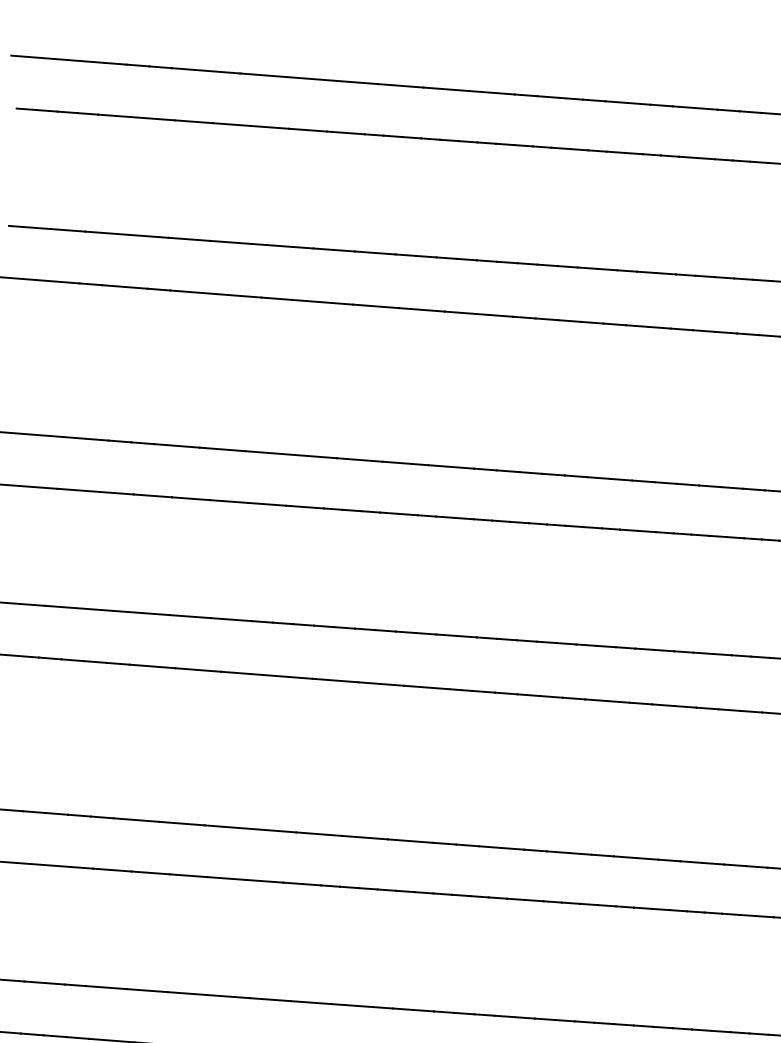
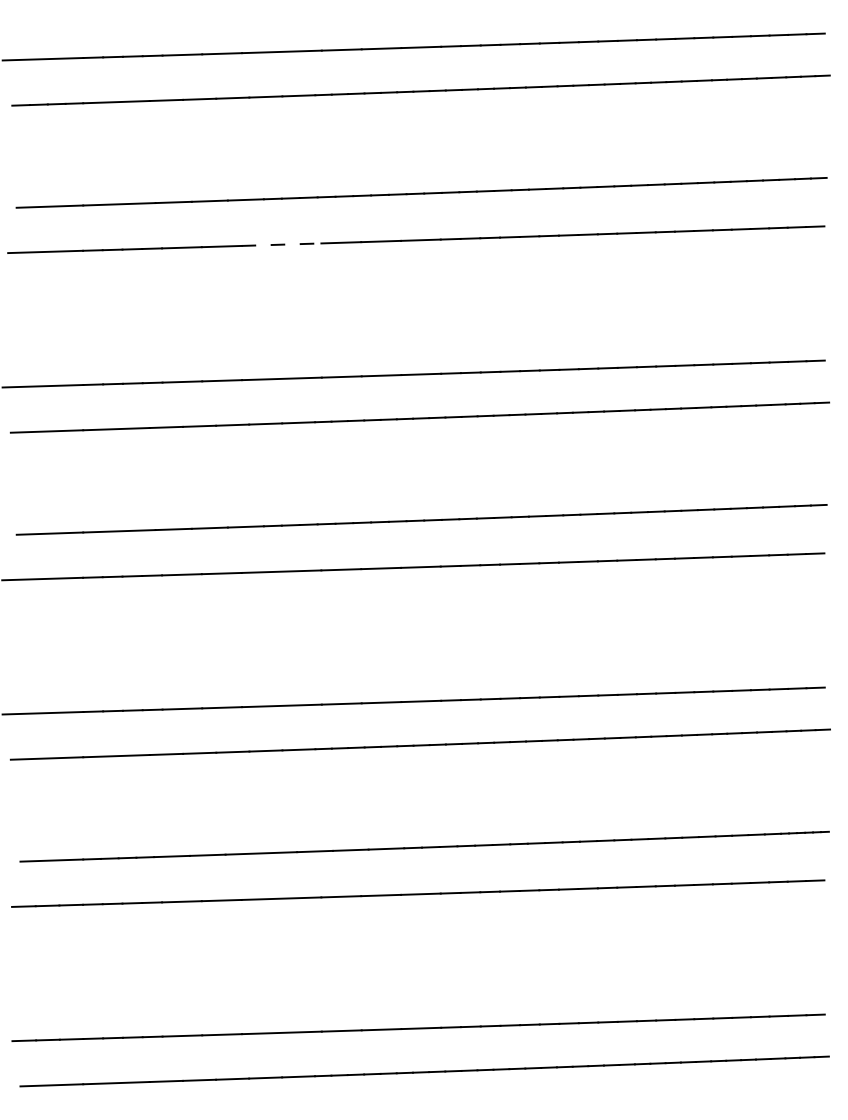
line: (307, 300) -> (281, 244), solid -> dashed

